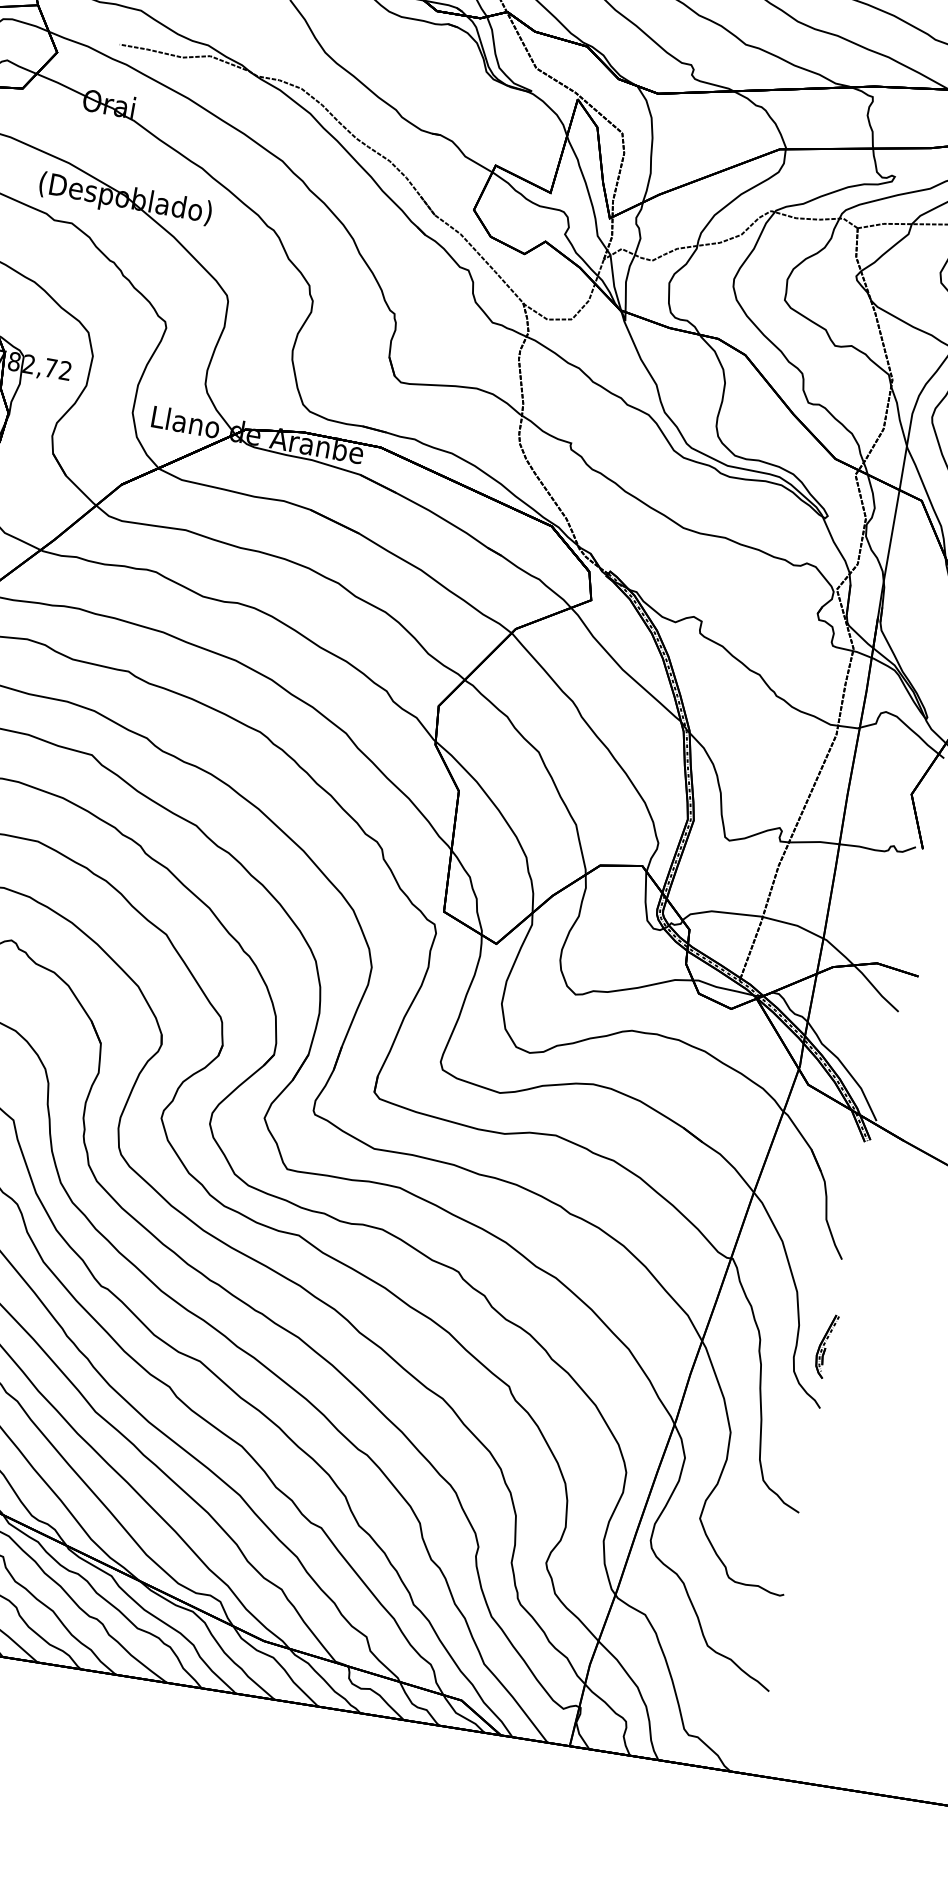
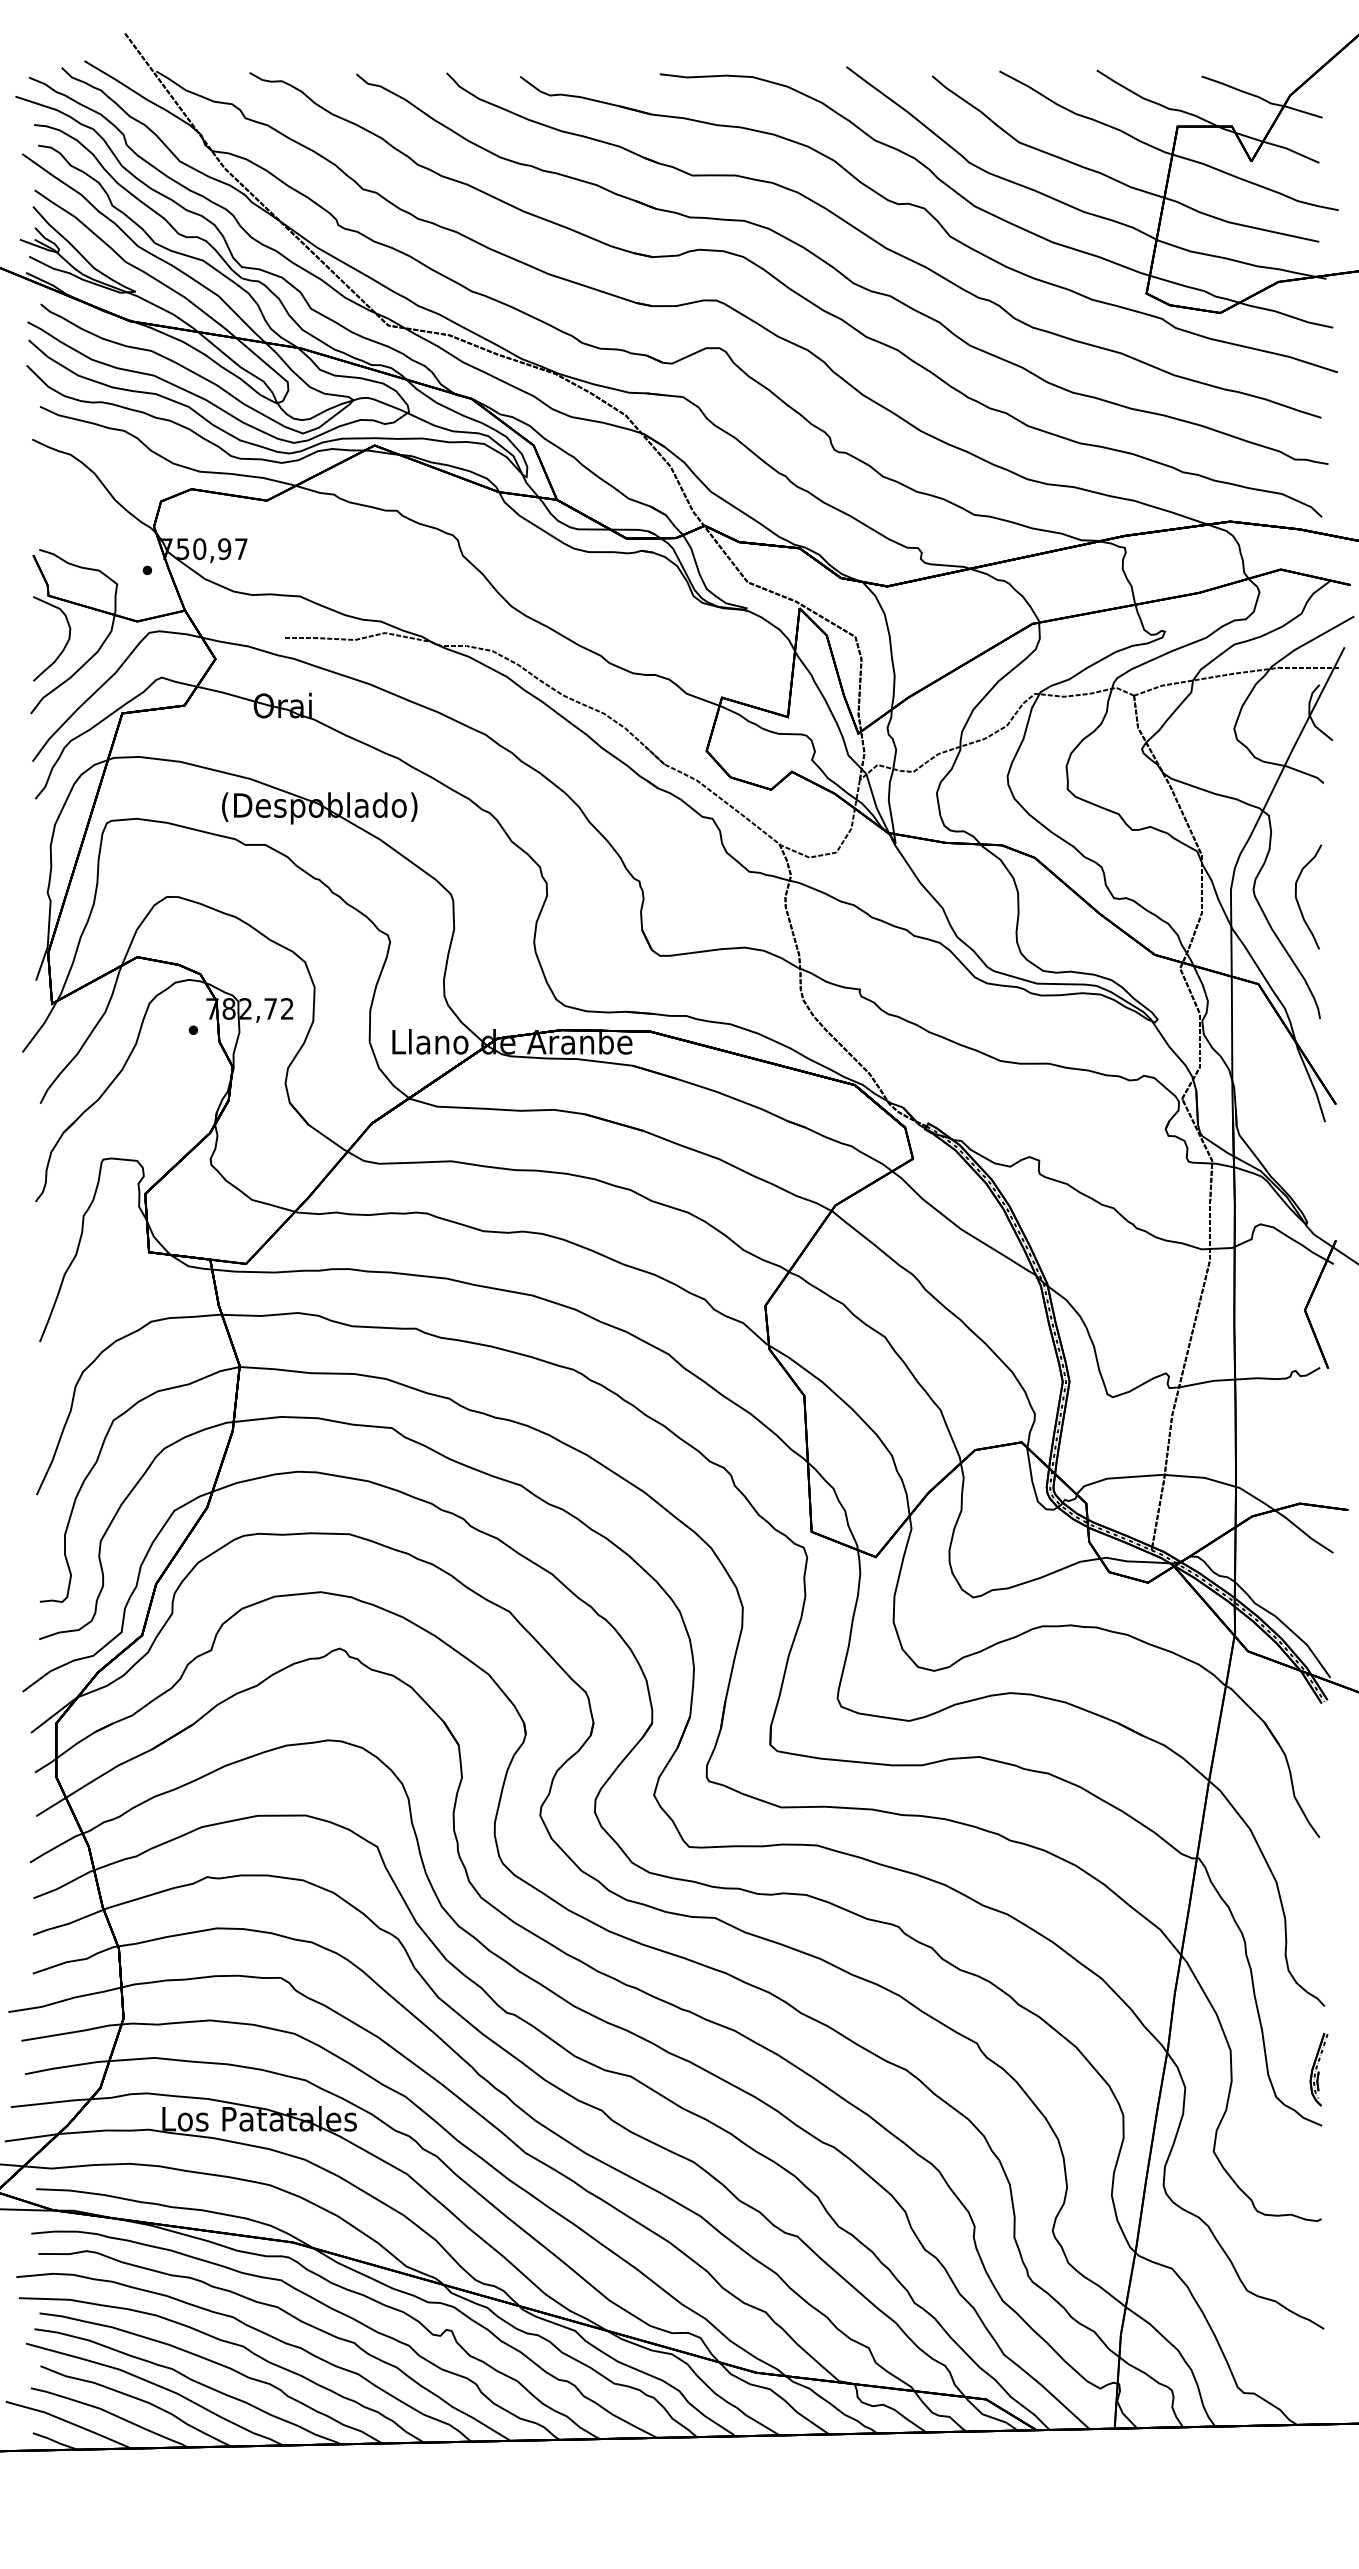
part: (825, 1346) -> (1318, 2069), moved

